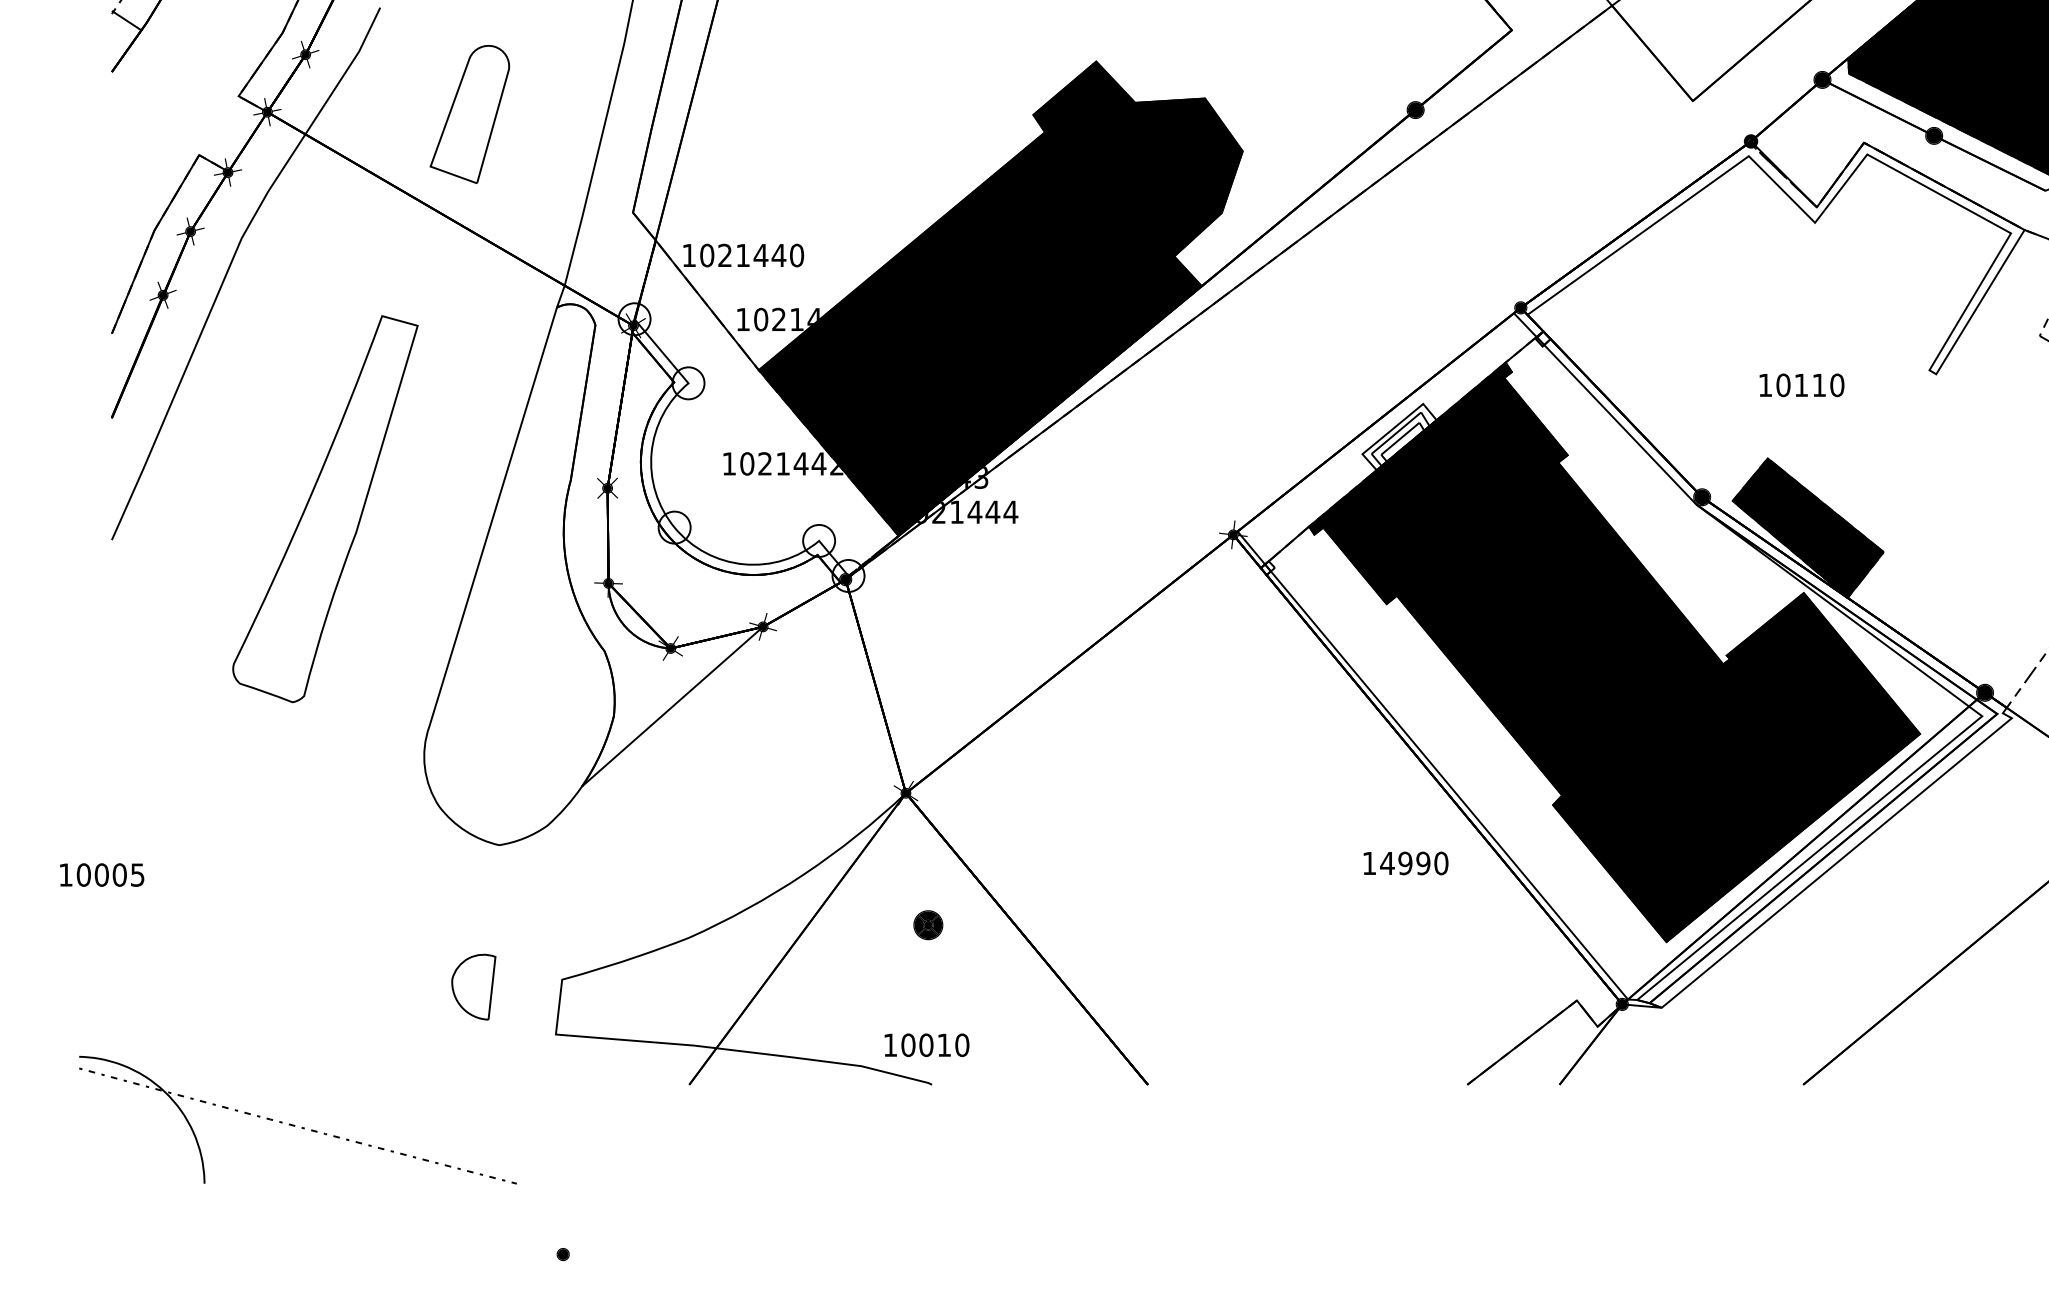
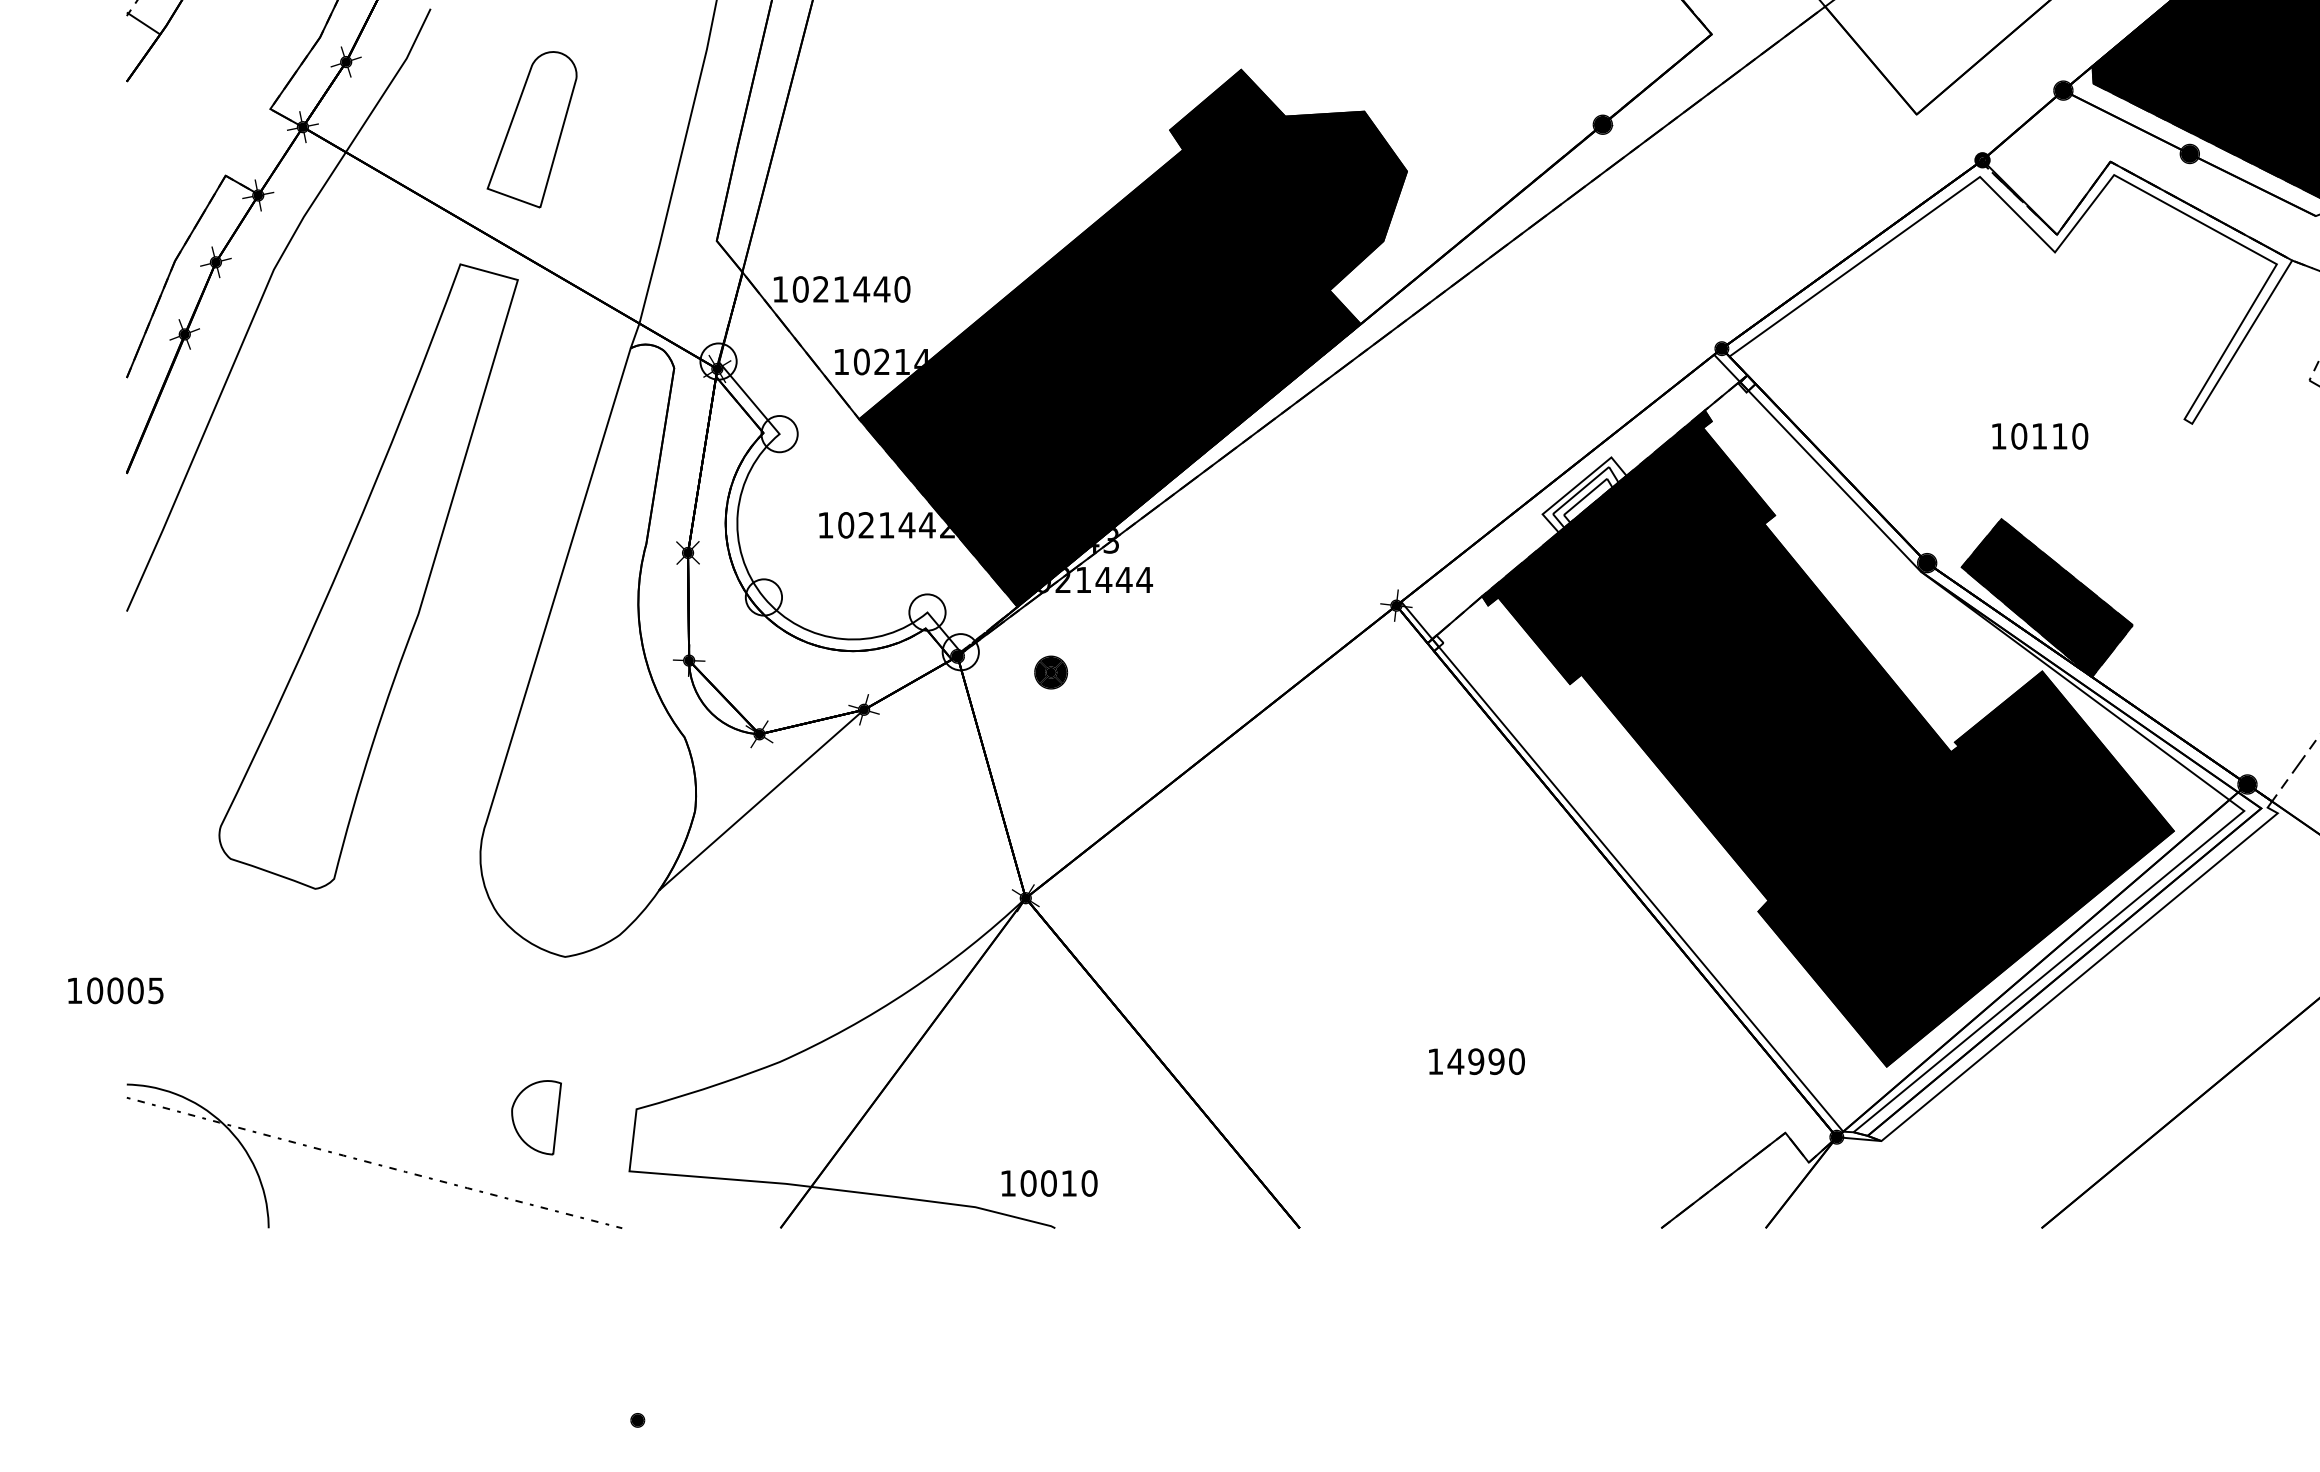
part: (325, 509) -> (368, 576), size x1.43
text: (1405, 863) -> (1476, 1061), moved
part: (928, 925) -> (1051, 672), moved
part: (294, 1124) -> (370, 1161), moved

